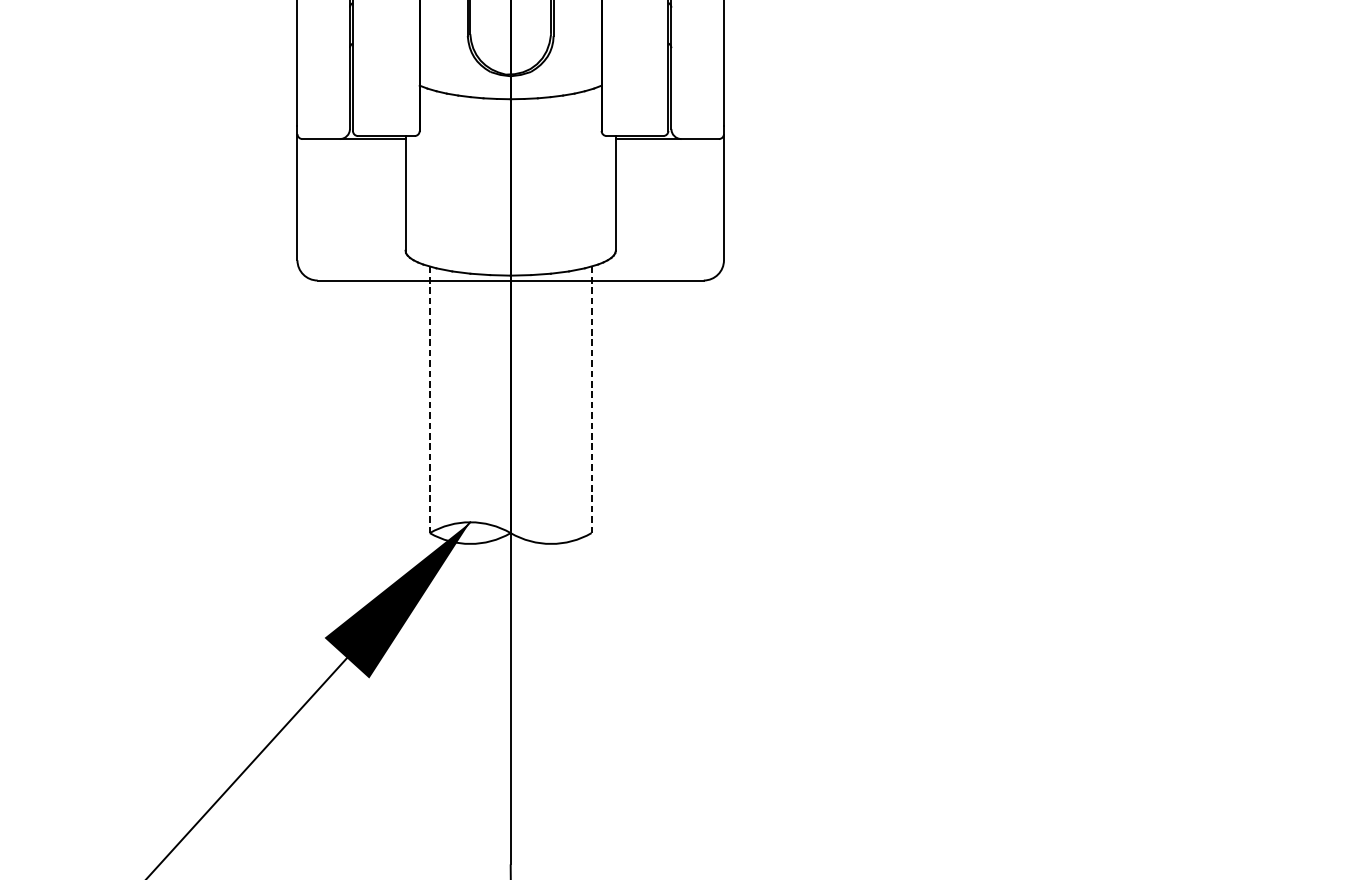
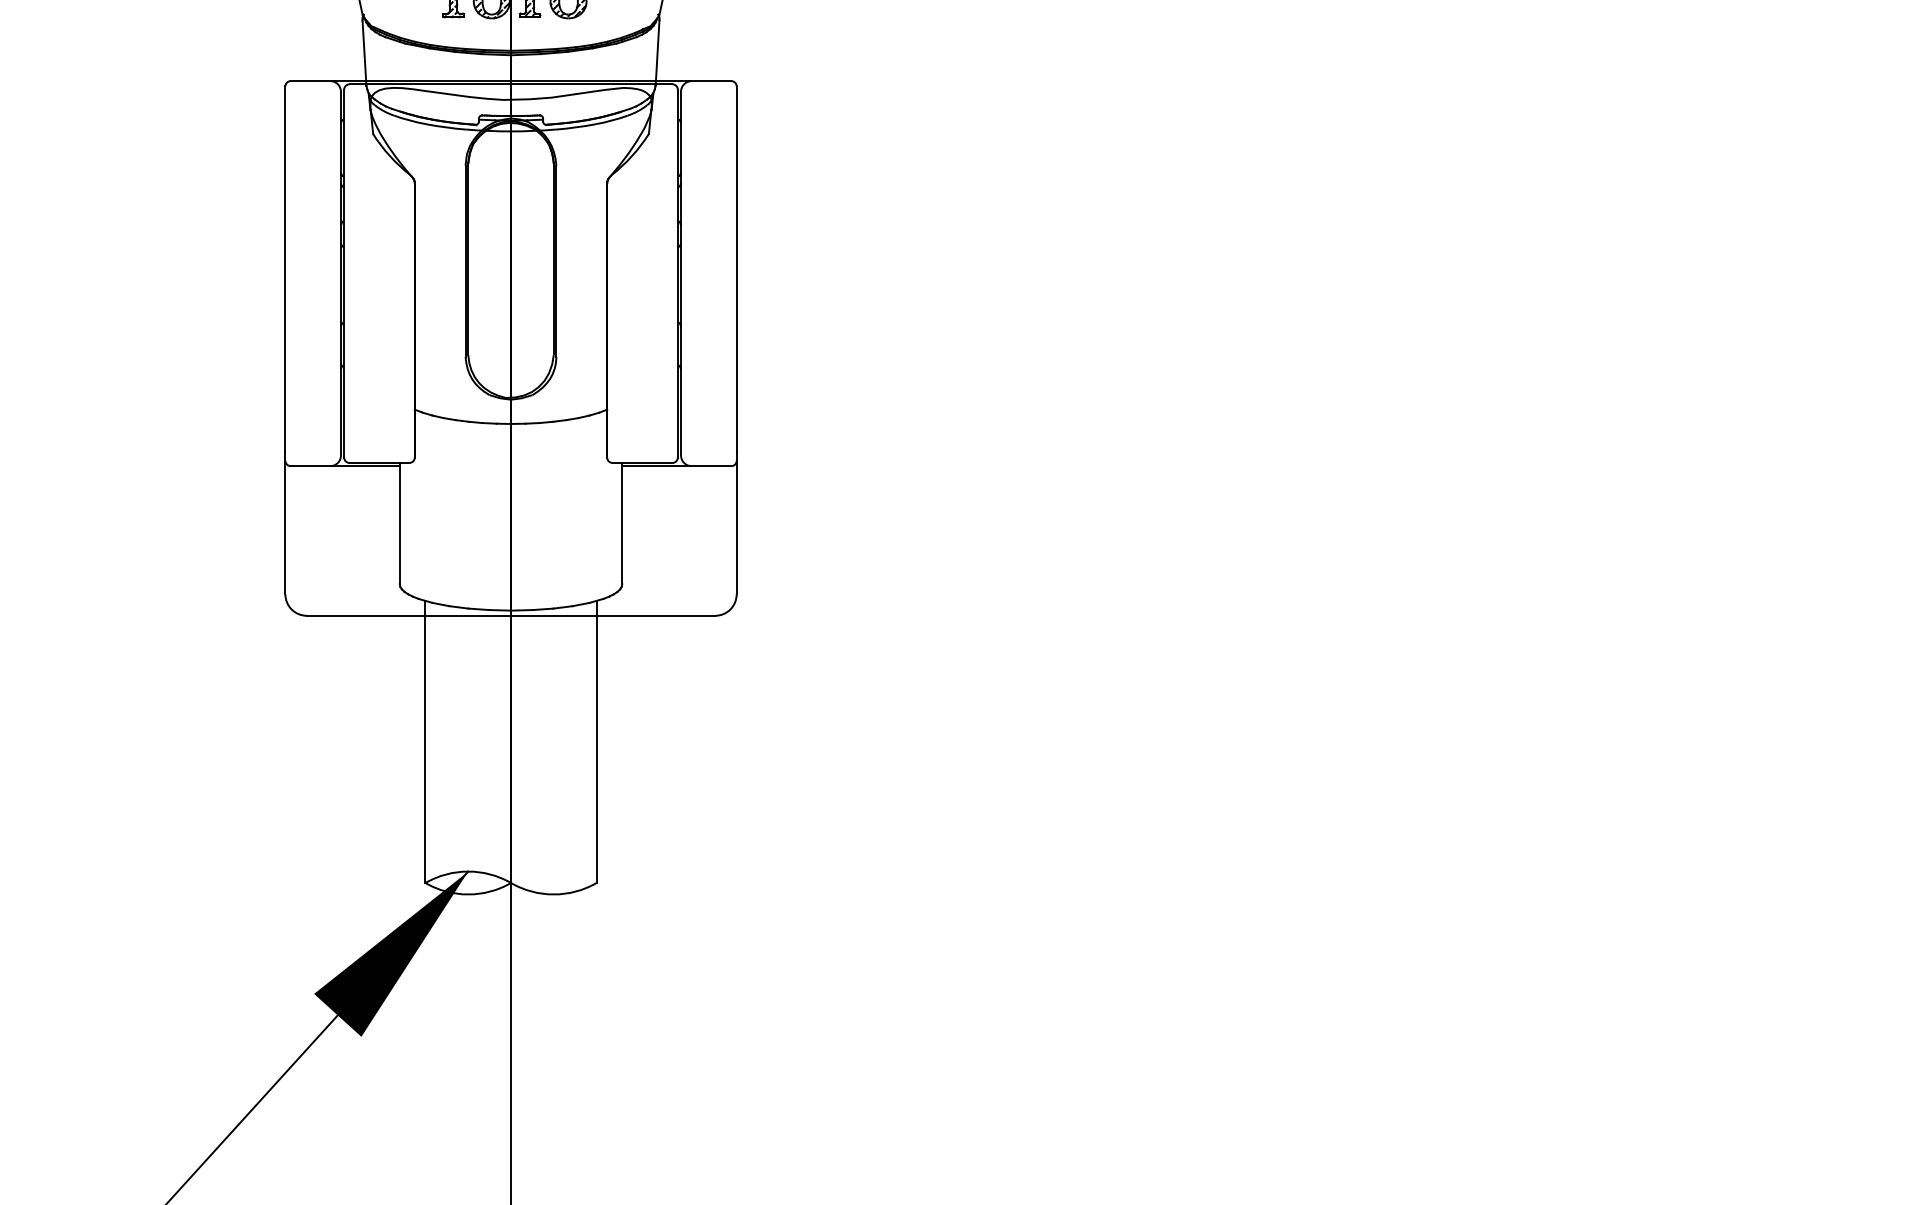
line: (429, 400) -> (425, 742), dashed -> solid
line: (591, 400) -> (596, 742), dashed -> solid

